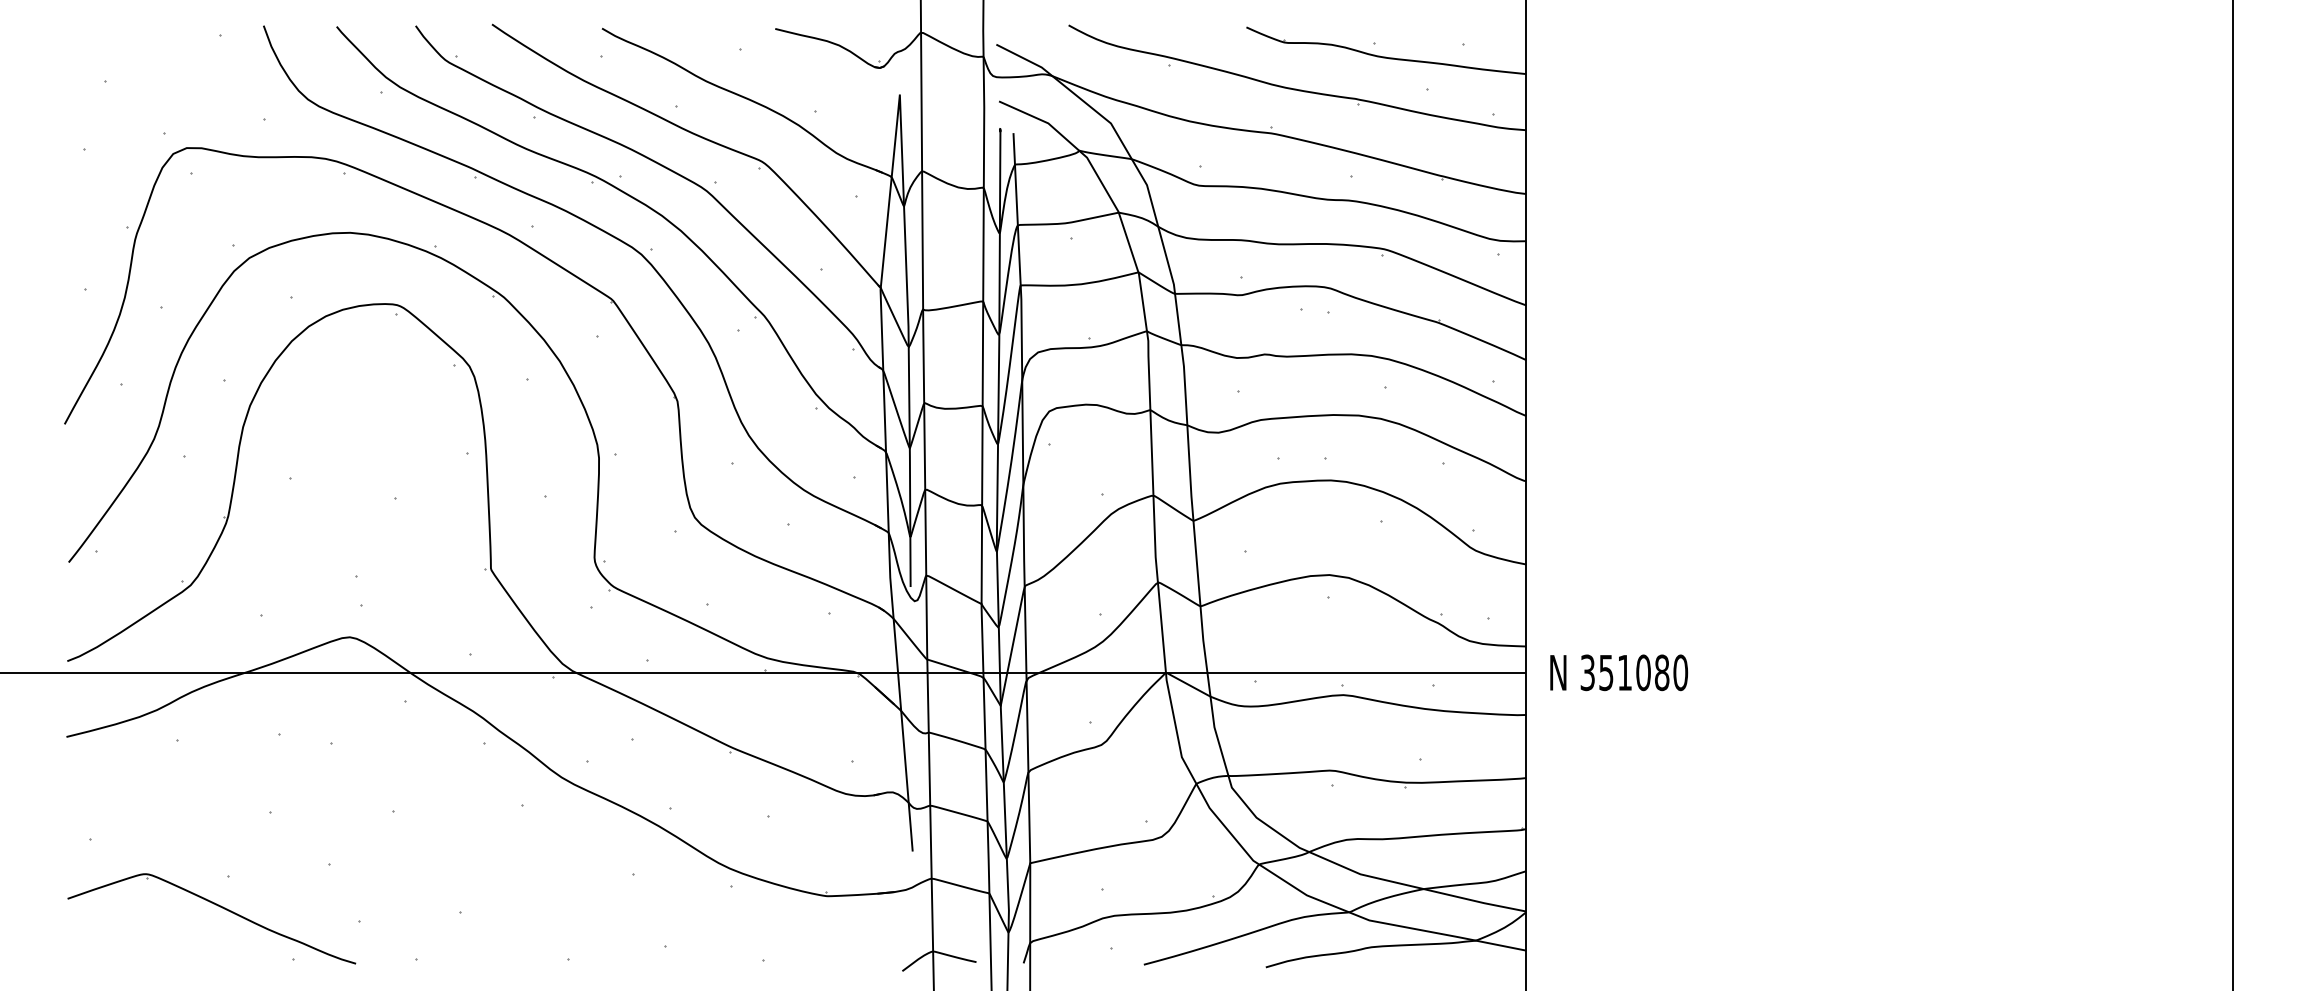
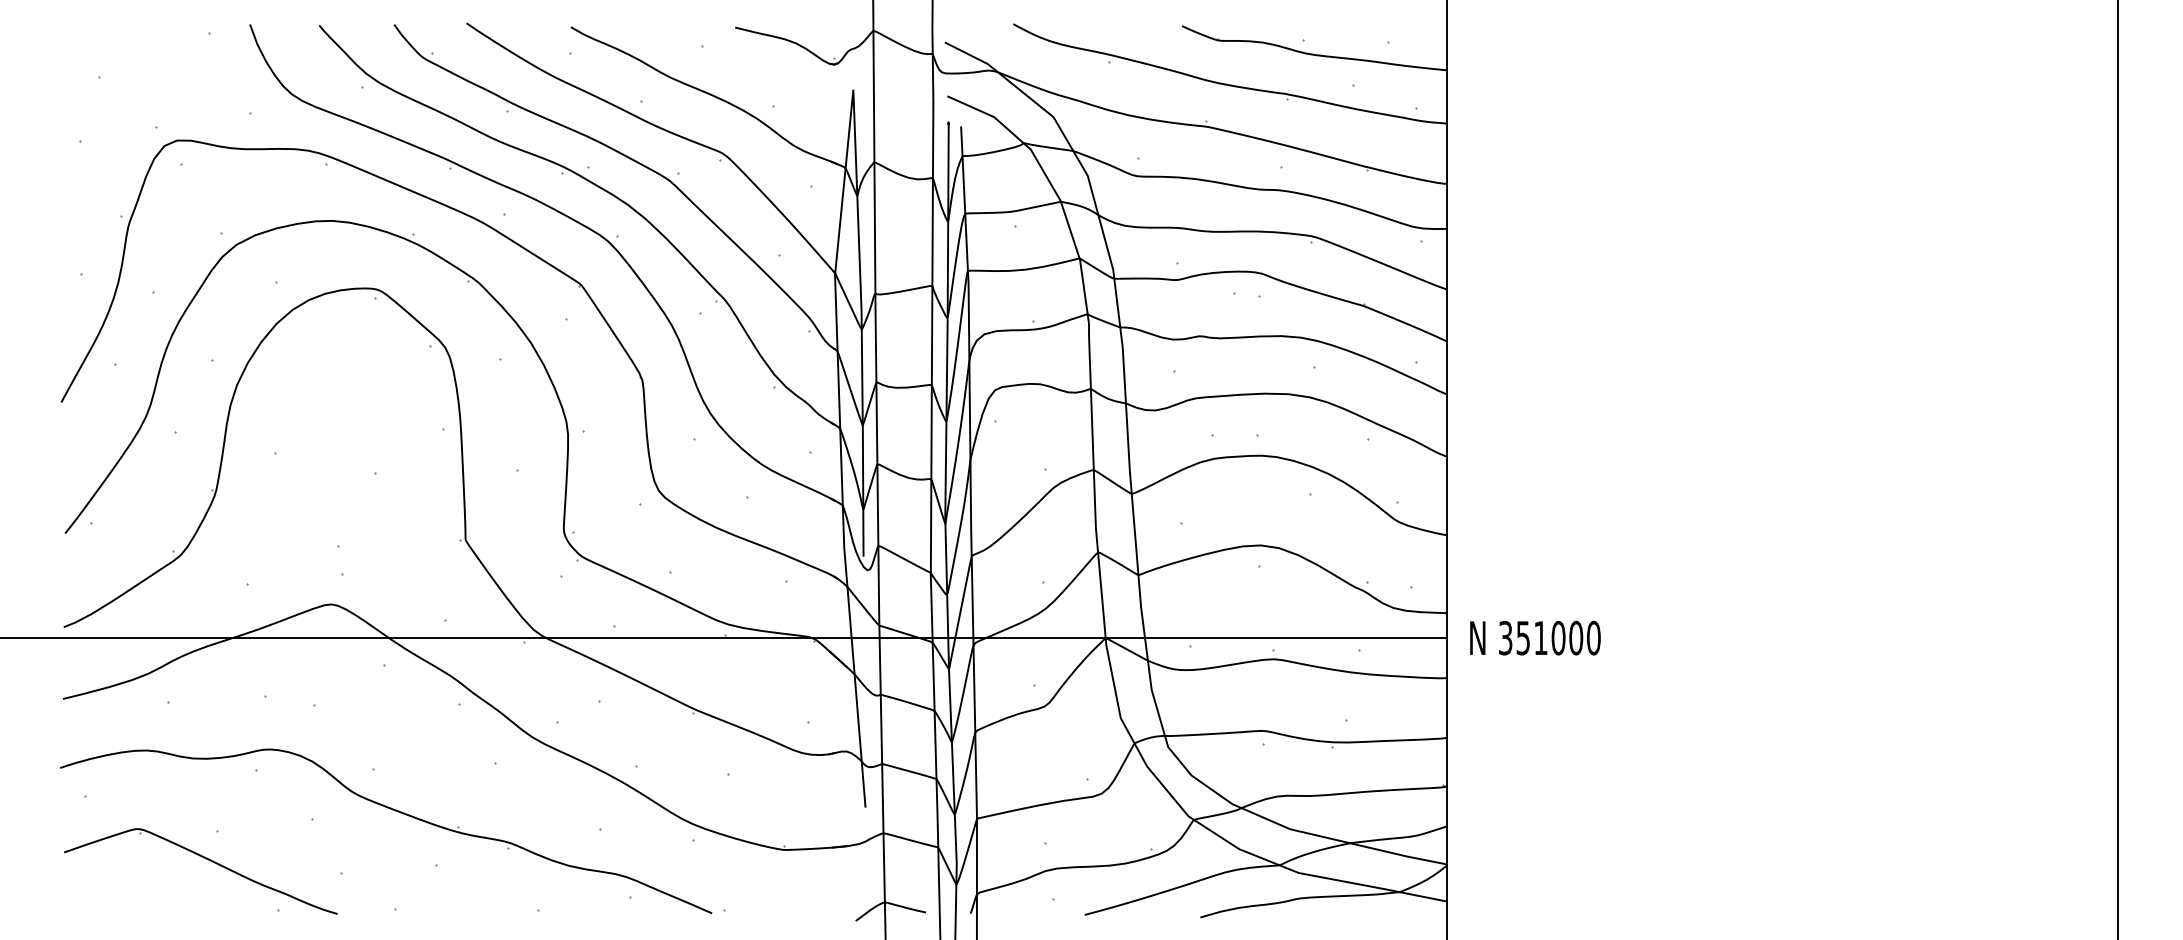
text: (1661, 672) -> (1575, 637), 351080 -> 351000
part: (416, 855) -> (394, 811), added

